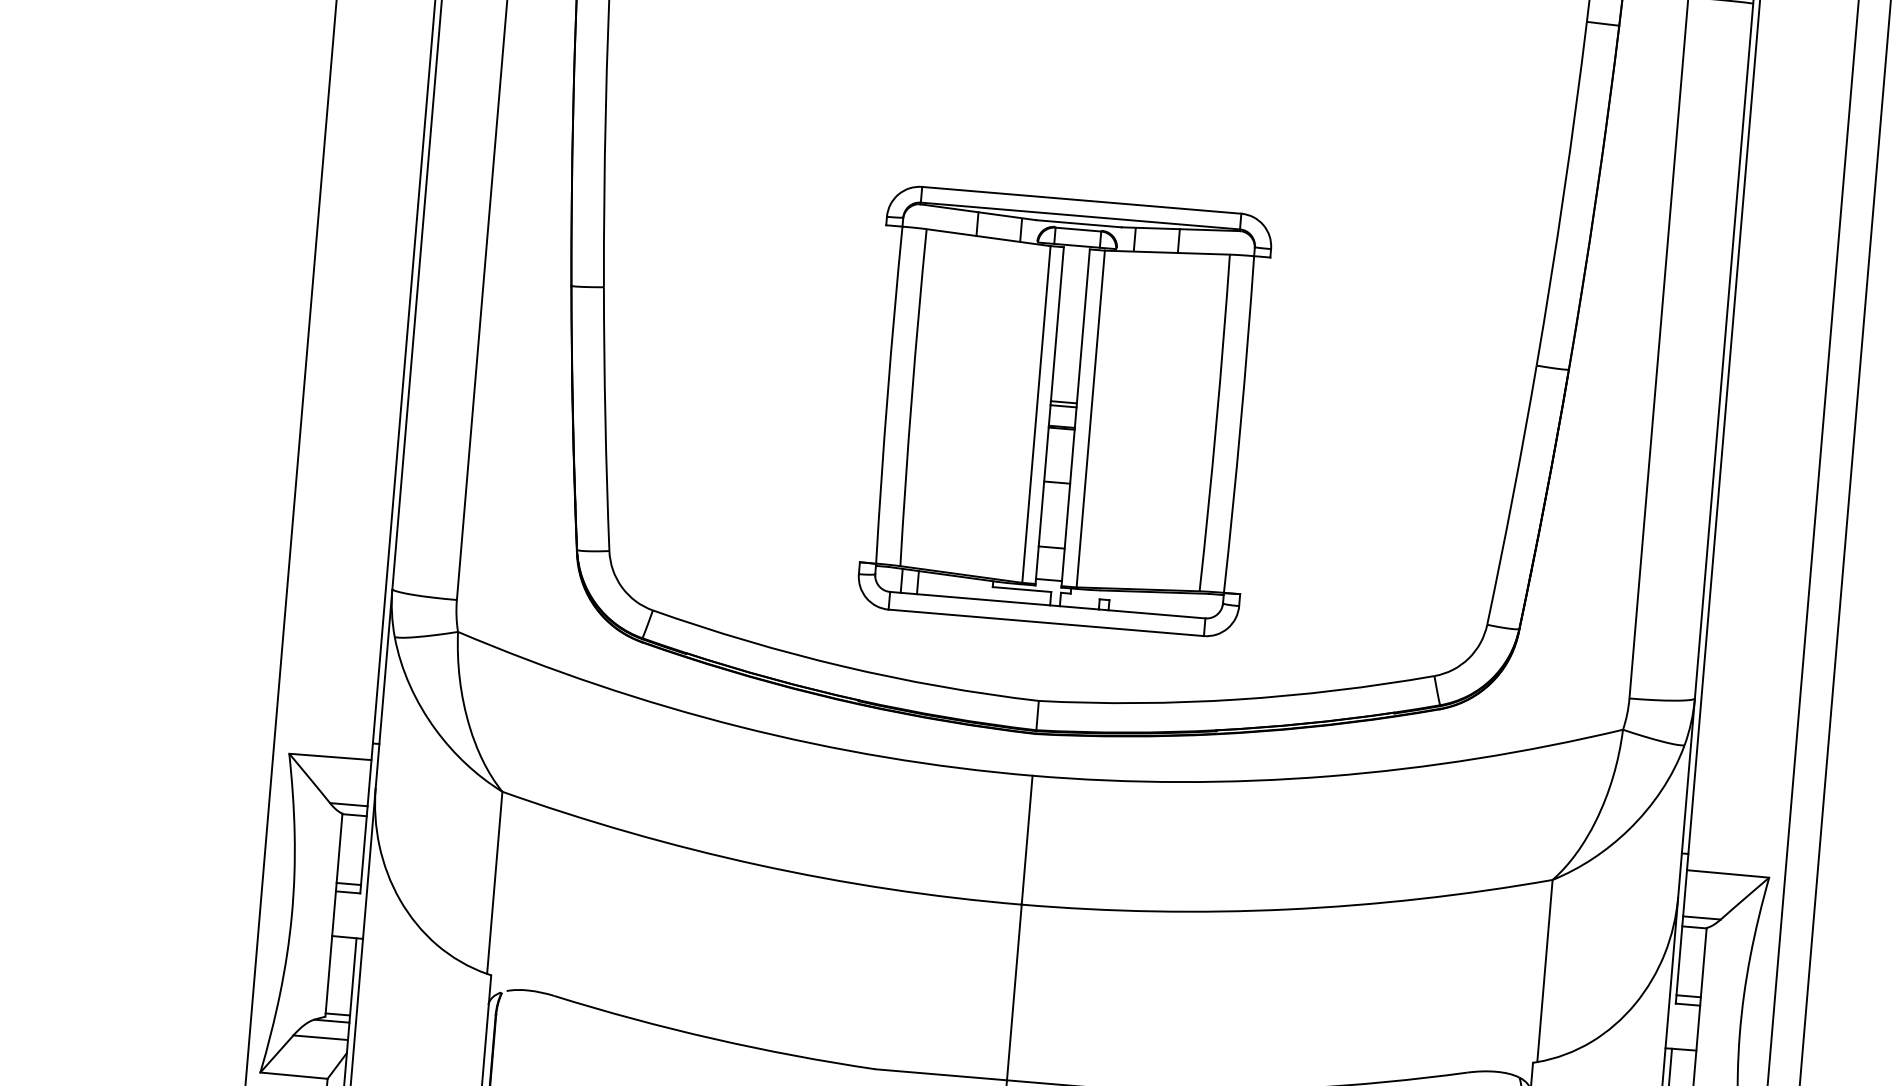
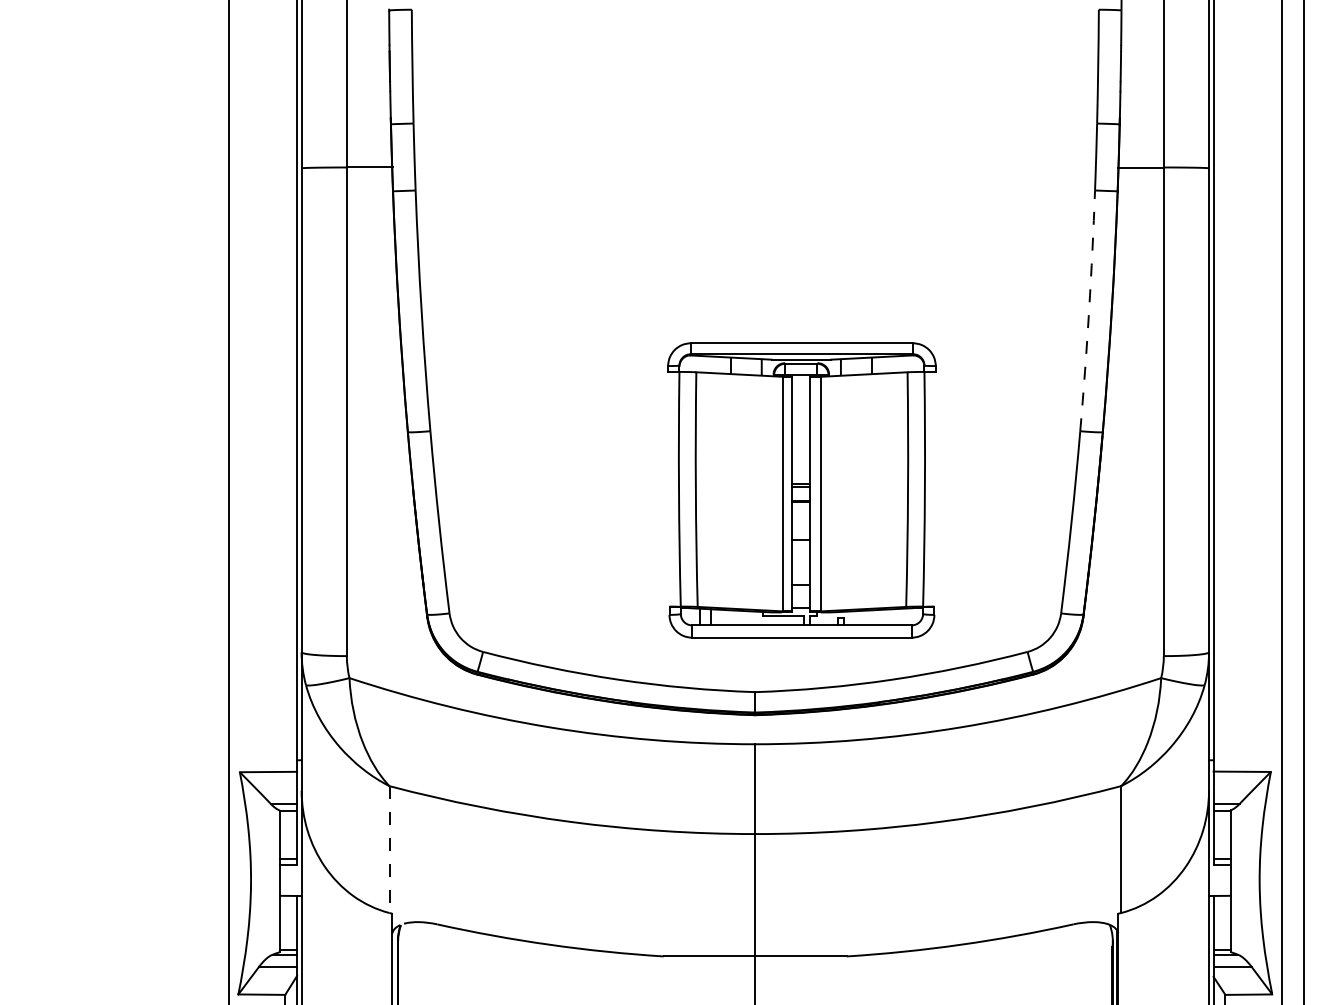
arc: (1564, 193) -> (1089, 310), solid -> dashed
part: (1063, 411) -> (801, 490), moved
line: (494, 884) -> (389, 850), solid -> dashed

